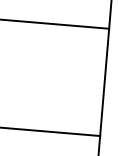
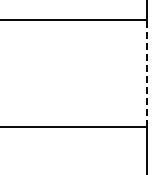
line: (104, 82) -> (146, 73), solid -> dashed

